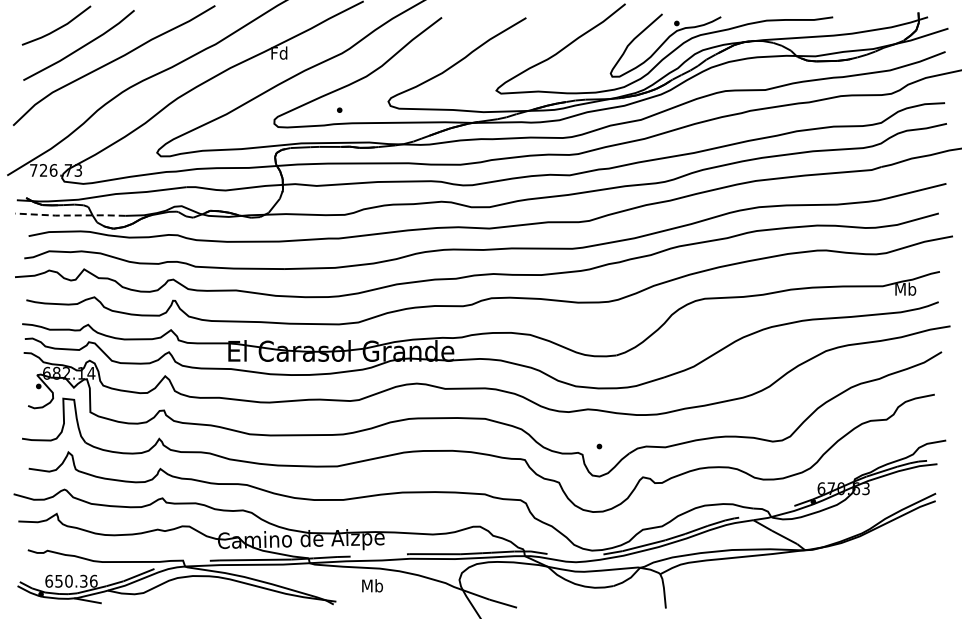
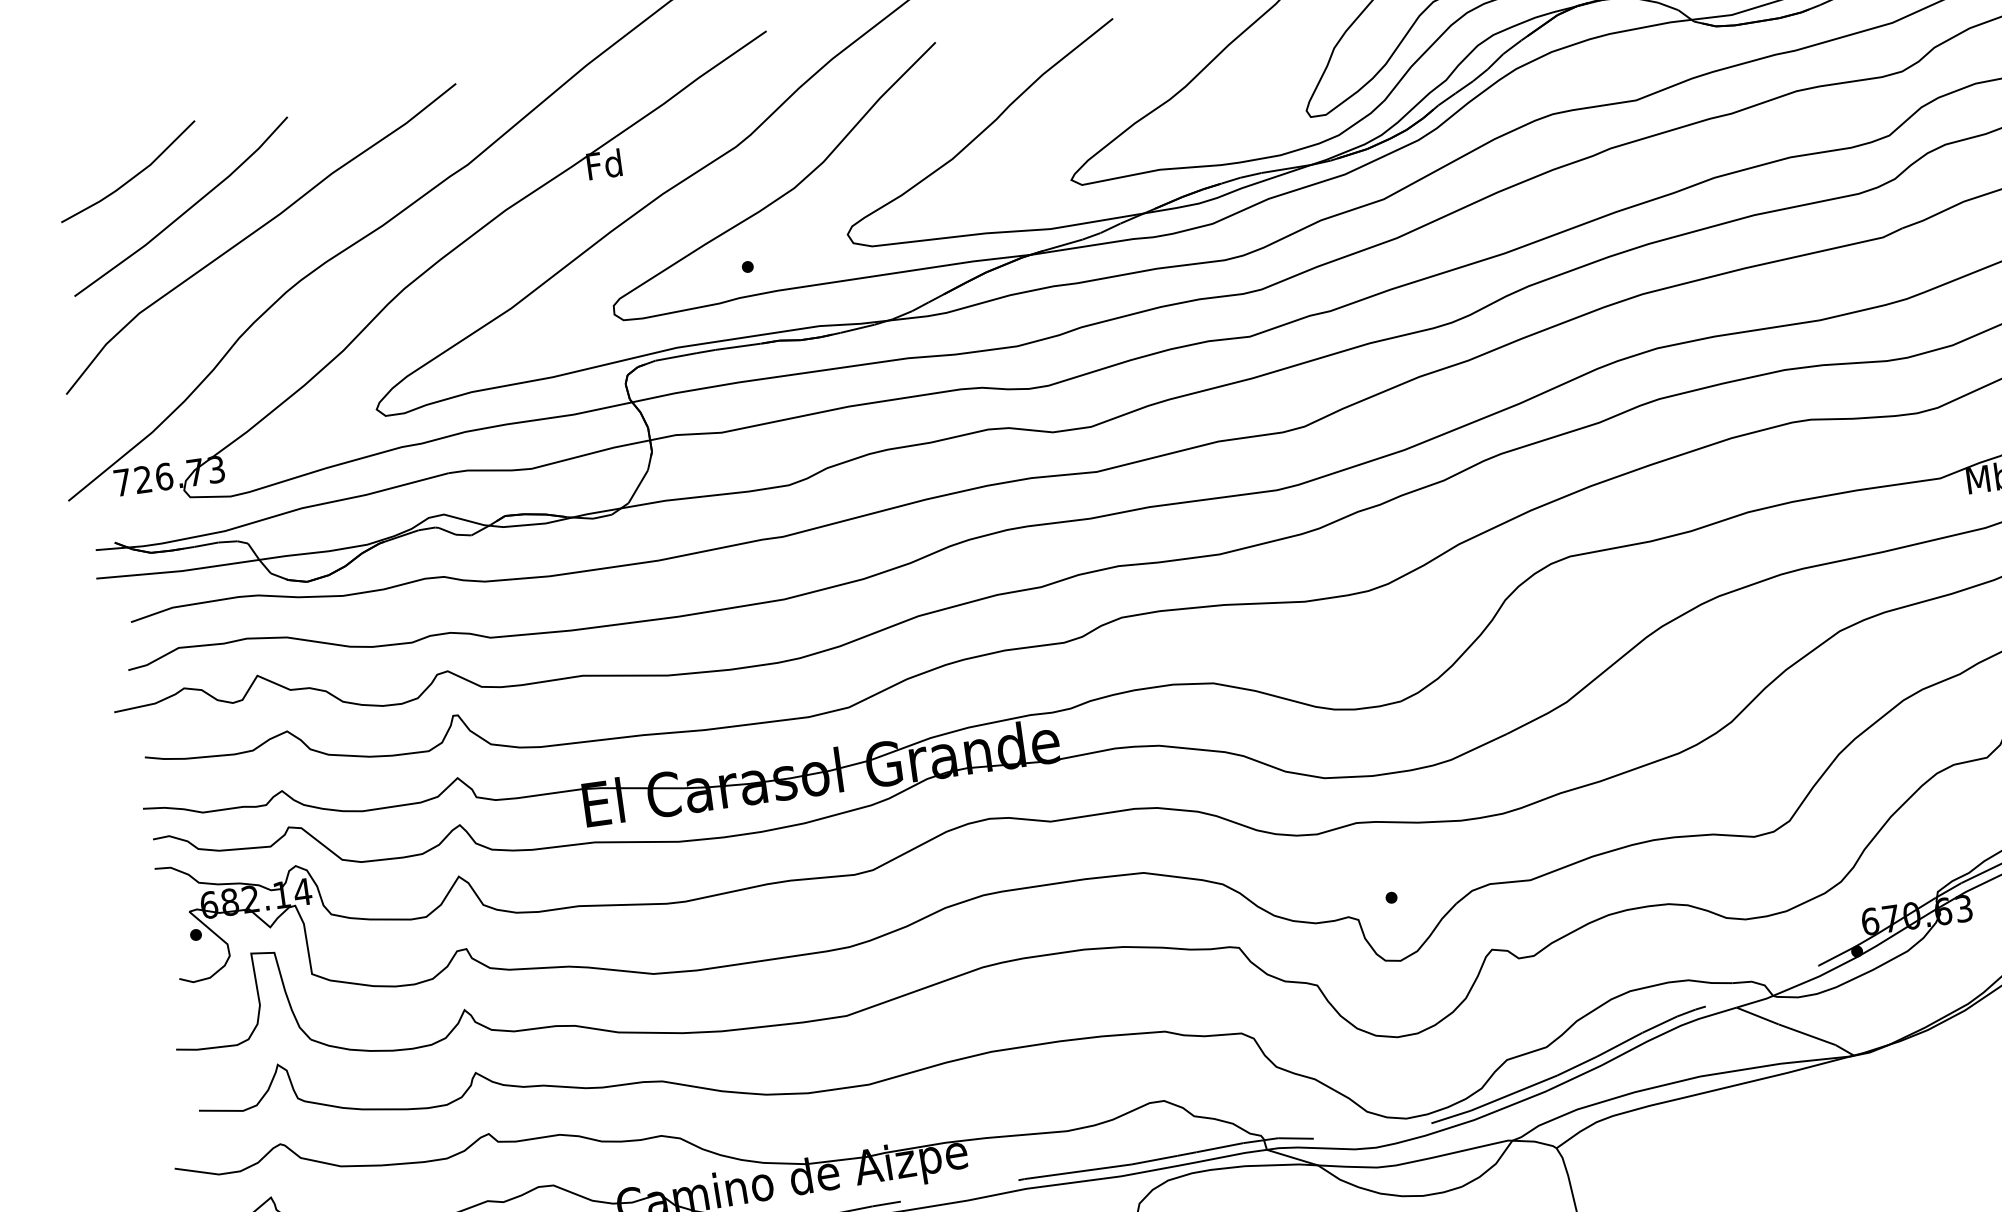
line: (70, 215) -> (212, 566), dashed -> solid

